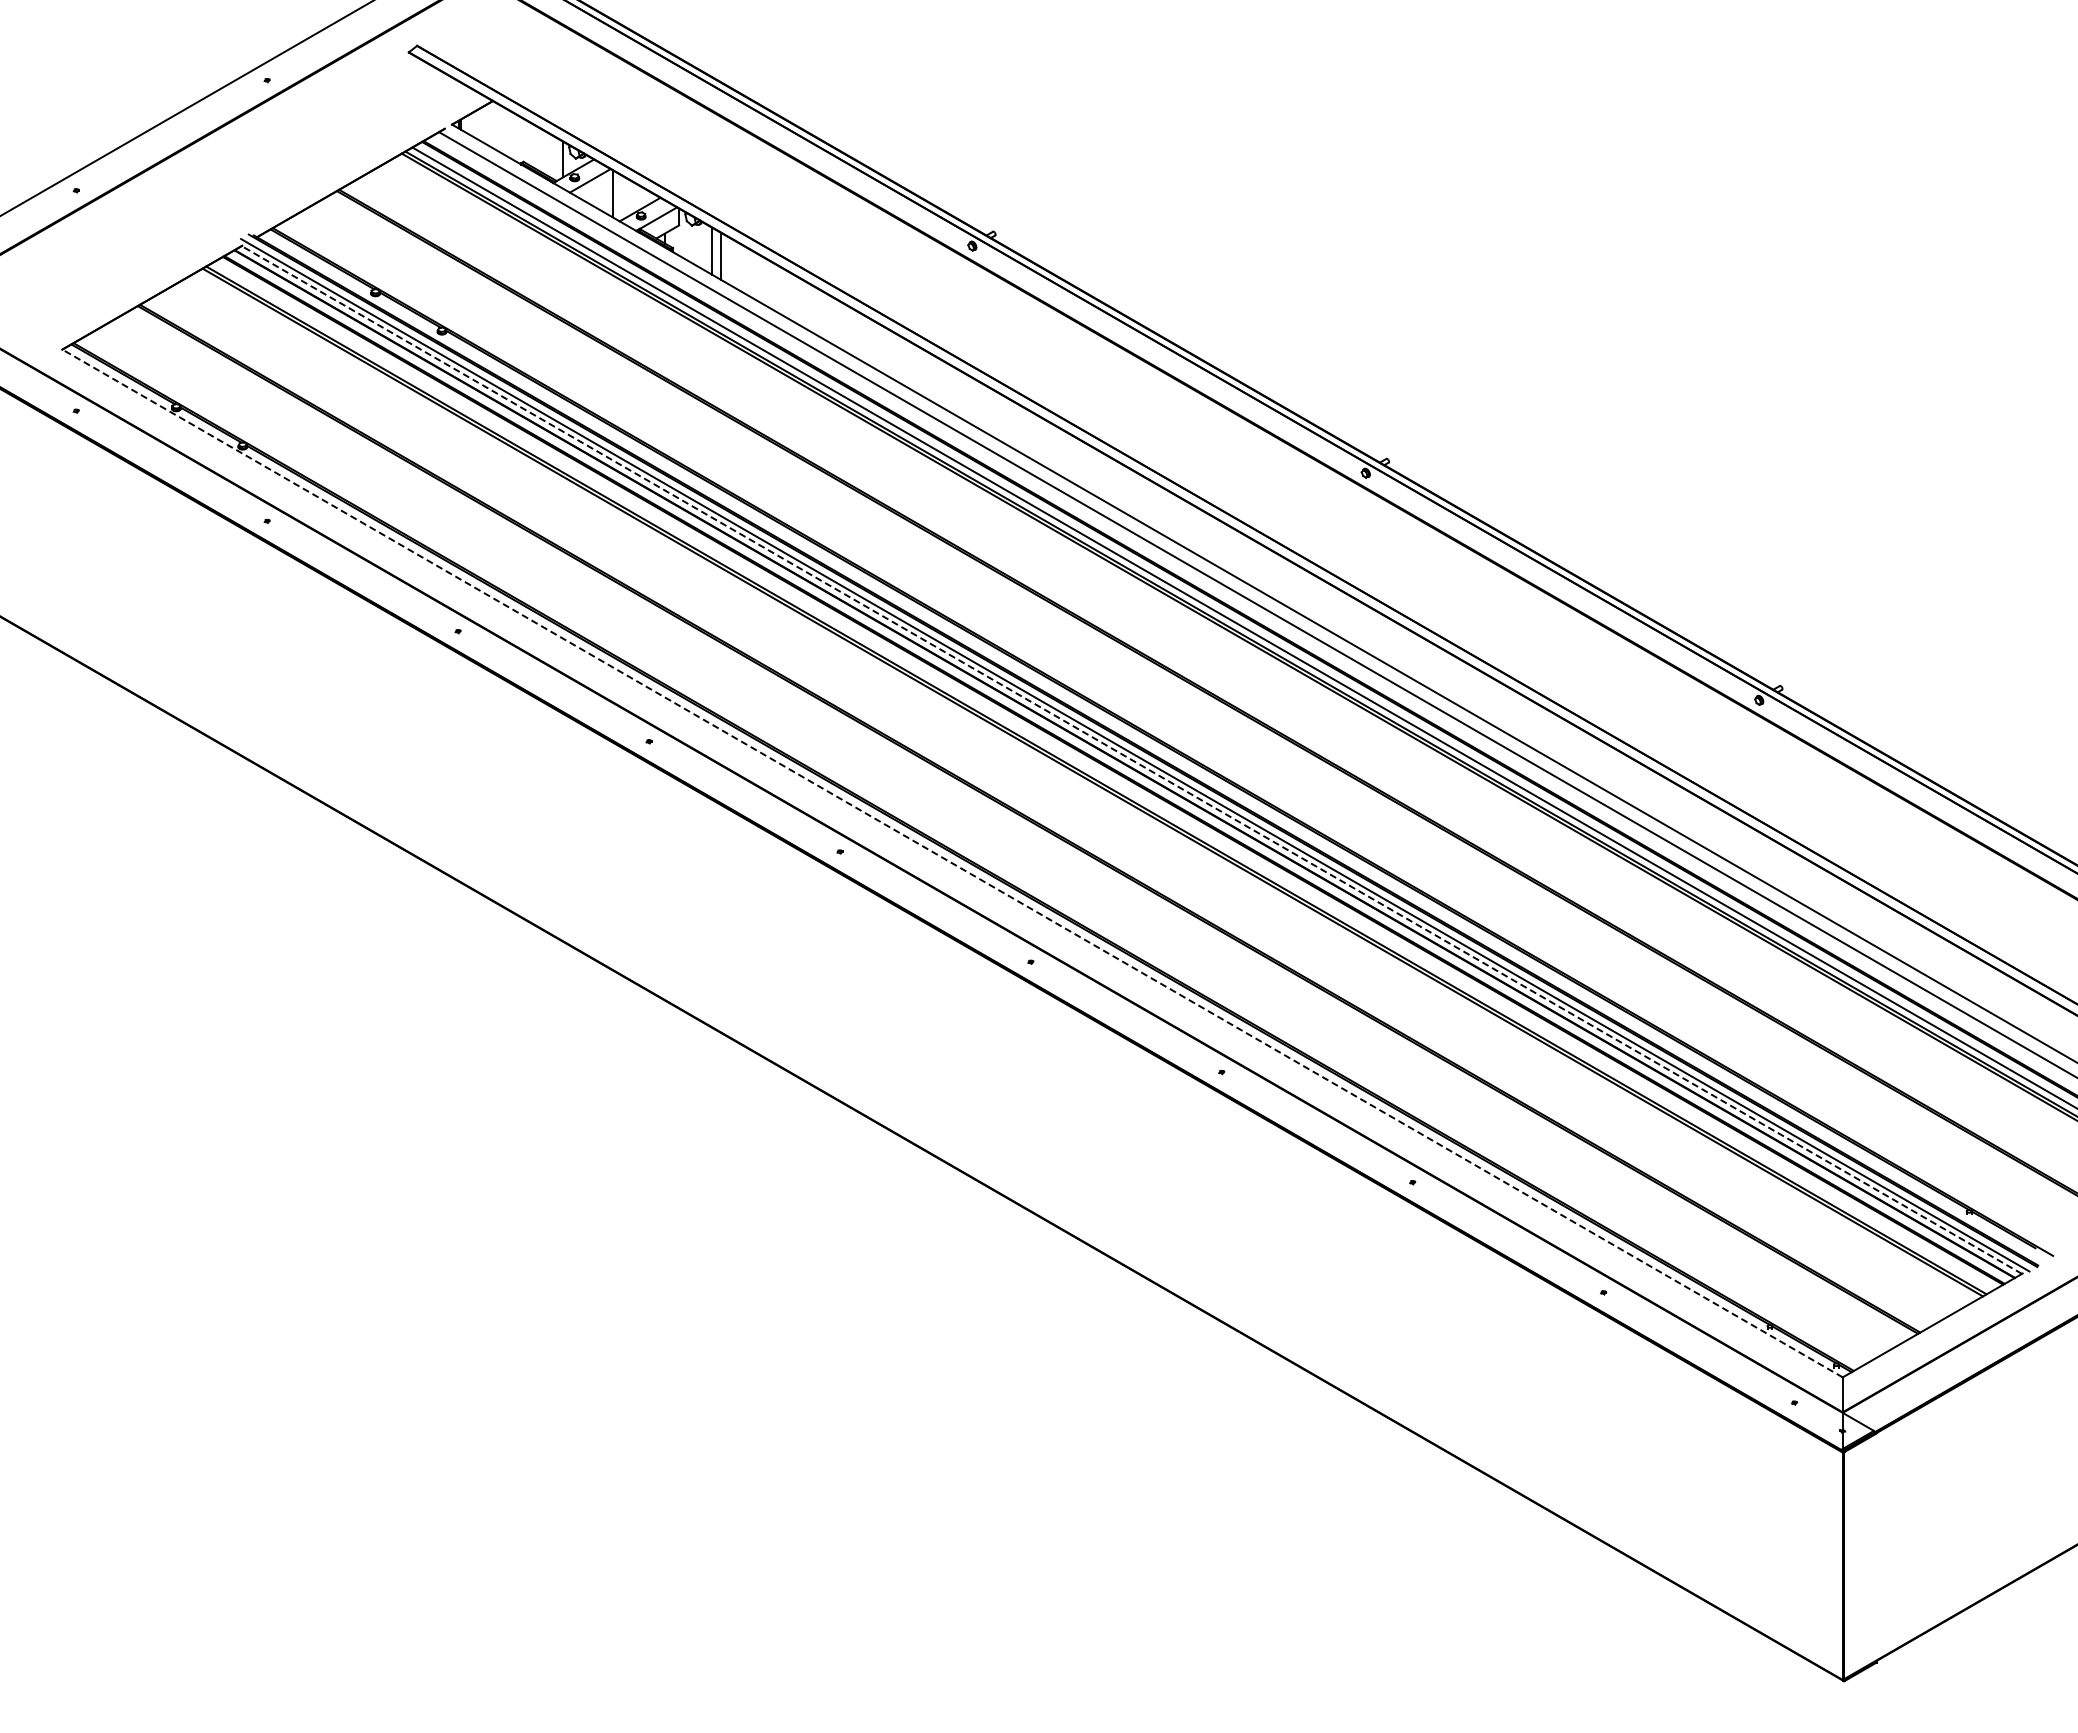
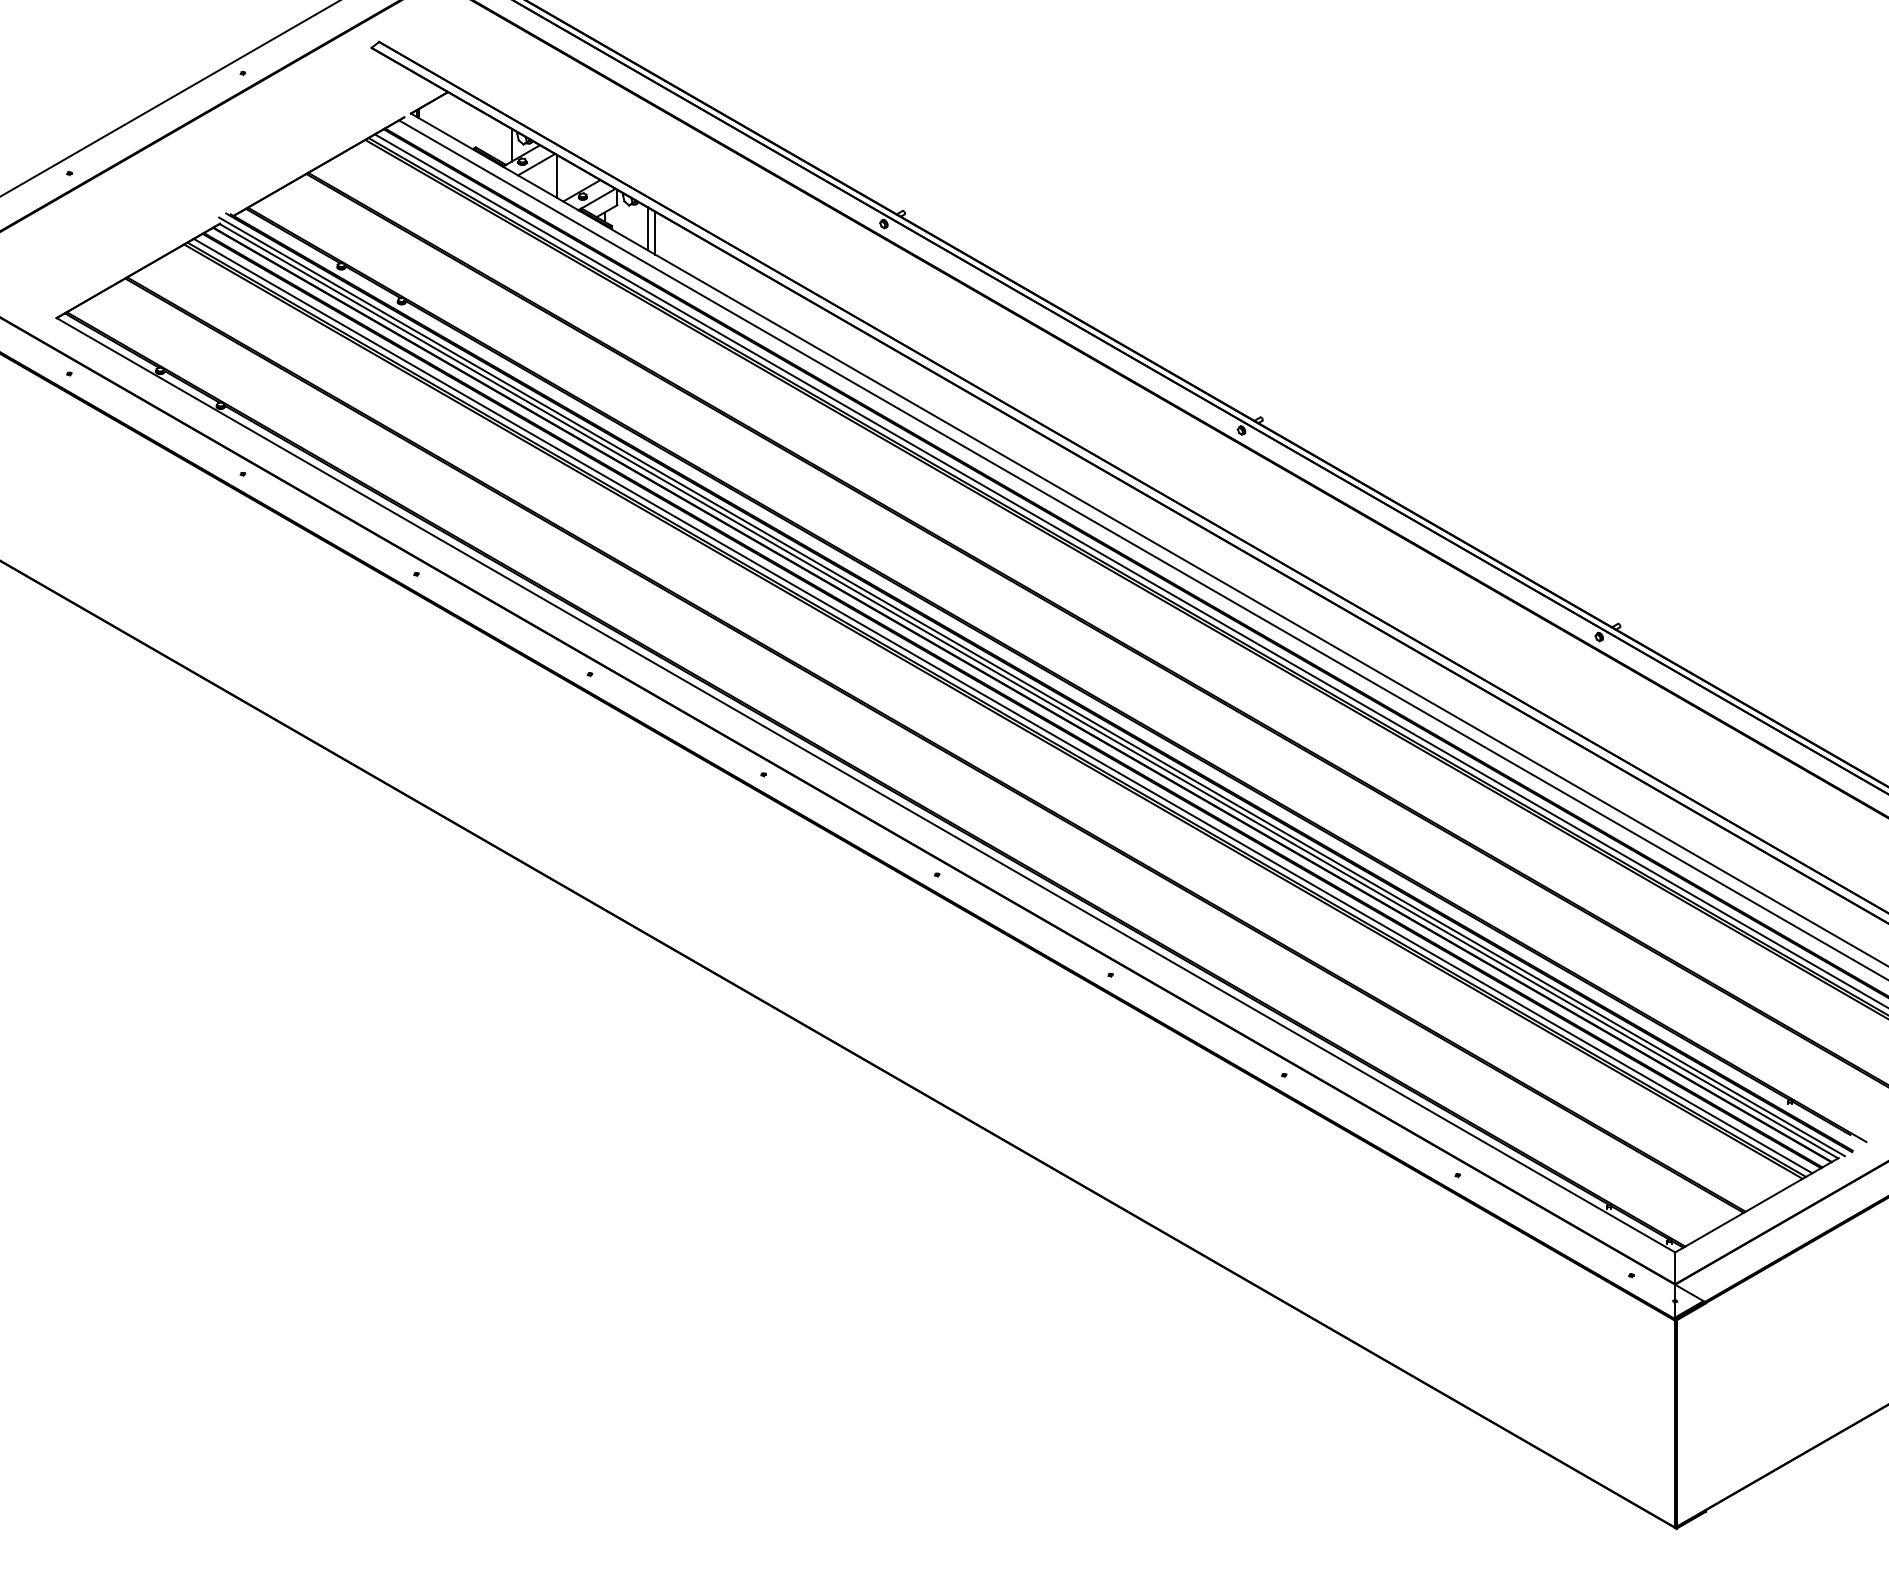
line: (1131, 760) -> (1028, 691), dashed -> solid
line: (1103, 776) -> (1003, 706), added
line: (952, 863) -> (865, 785), dashed -> solid

